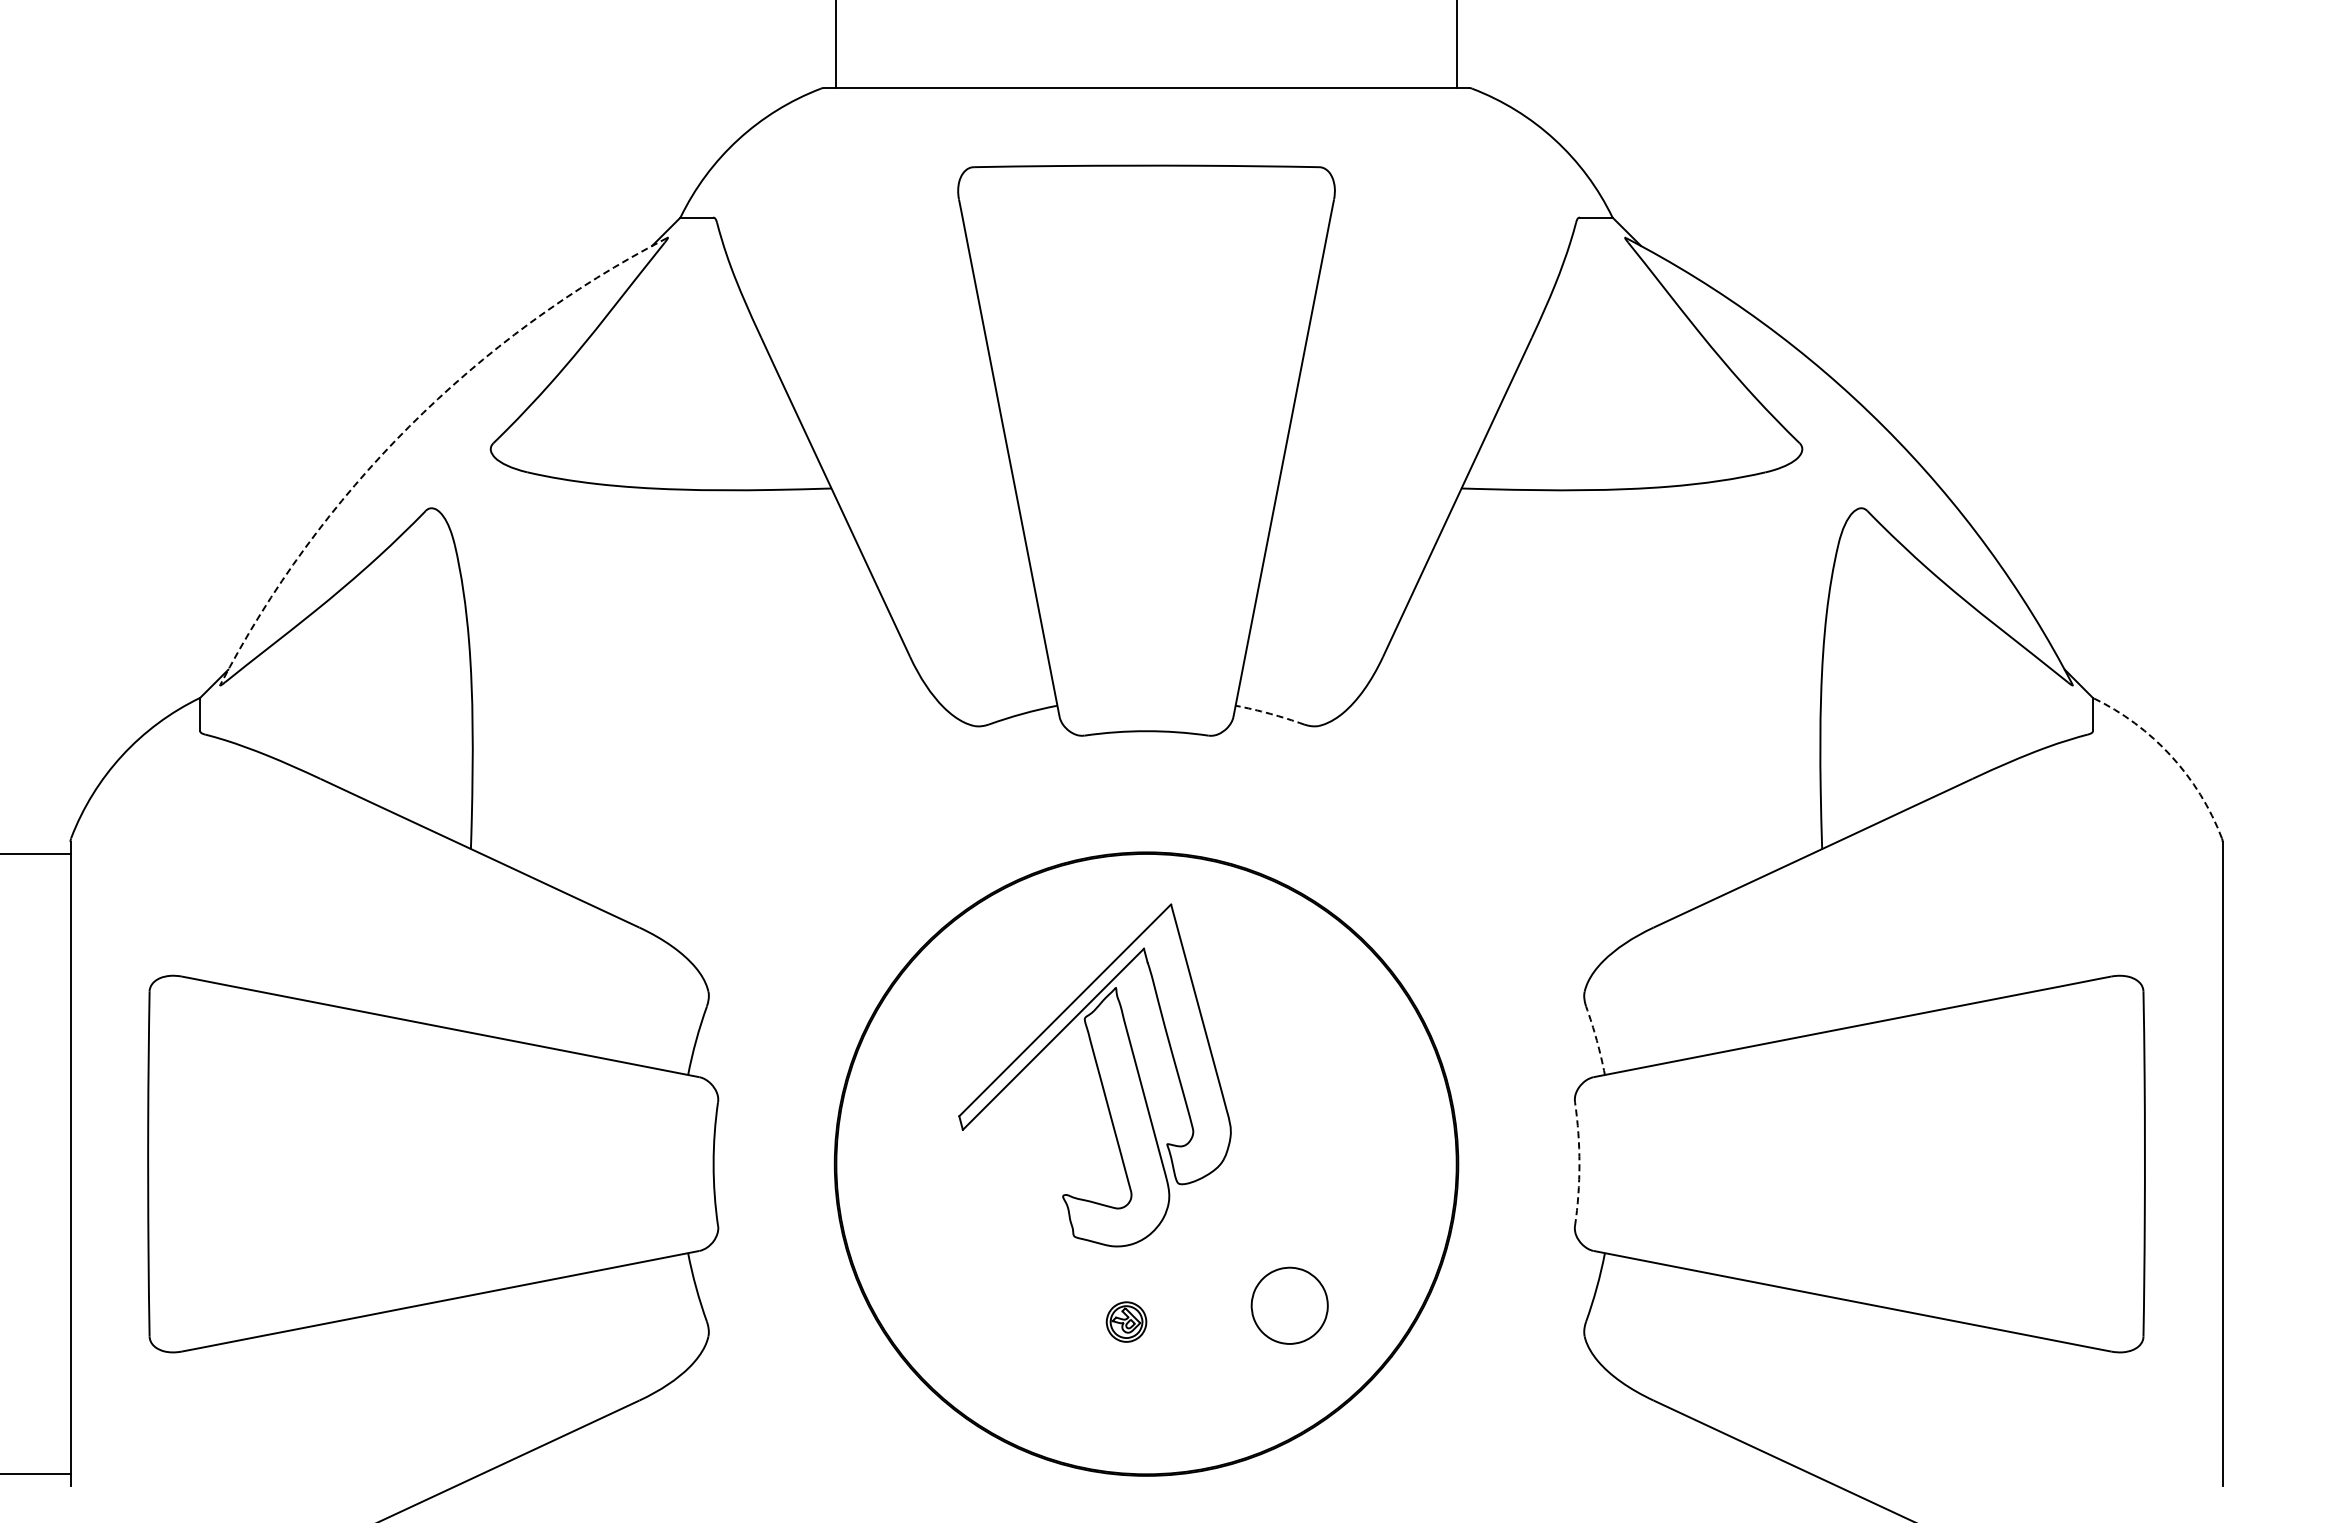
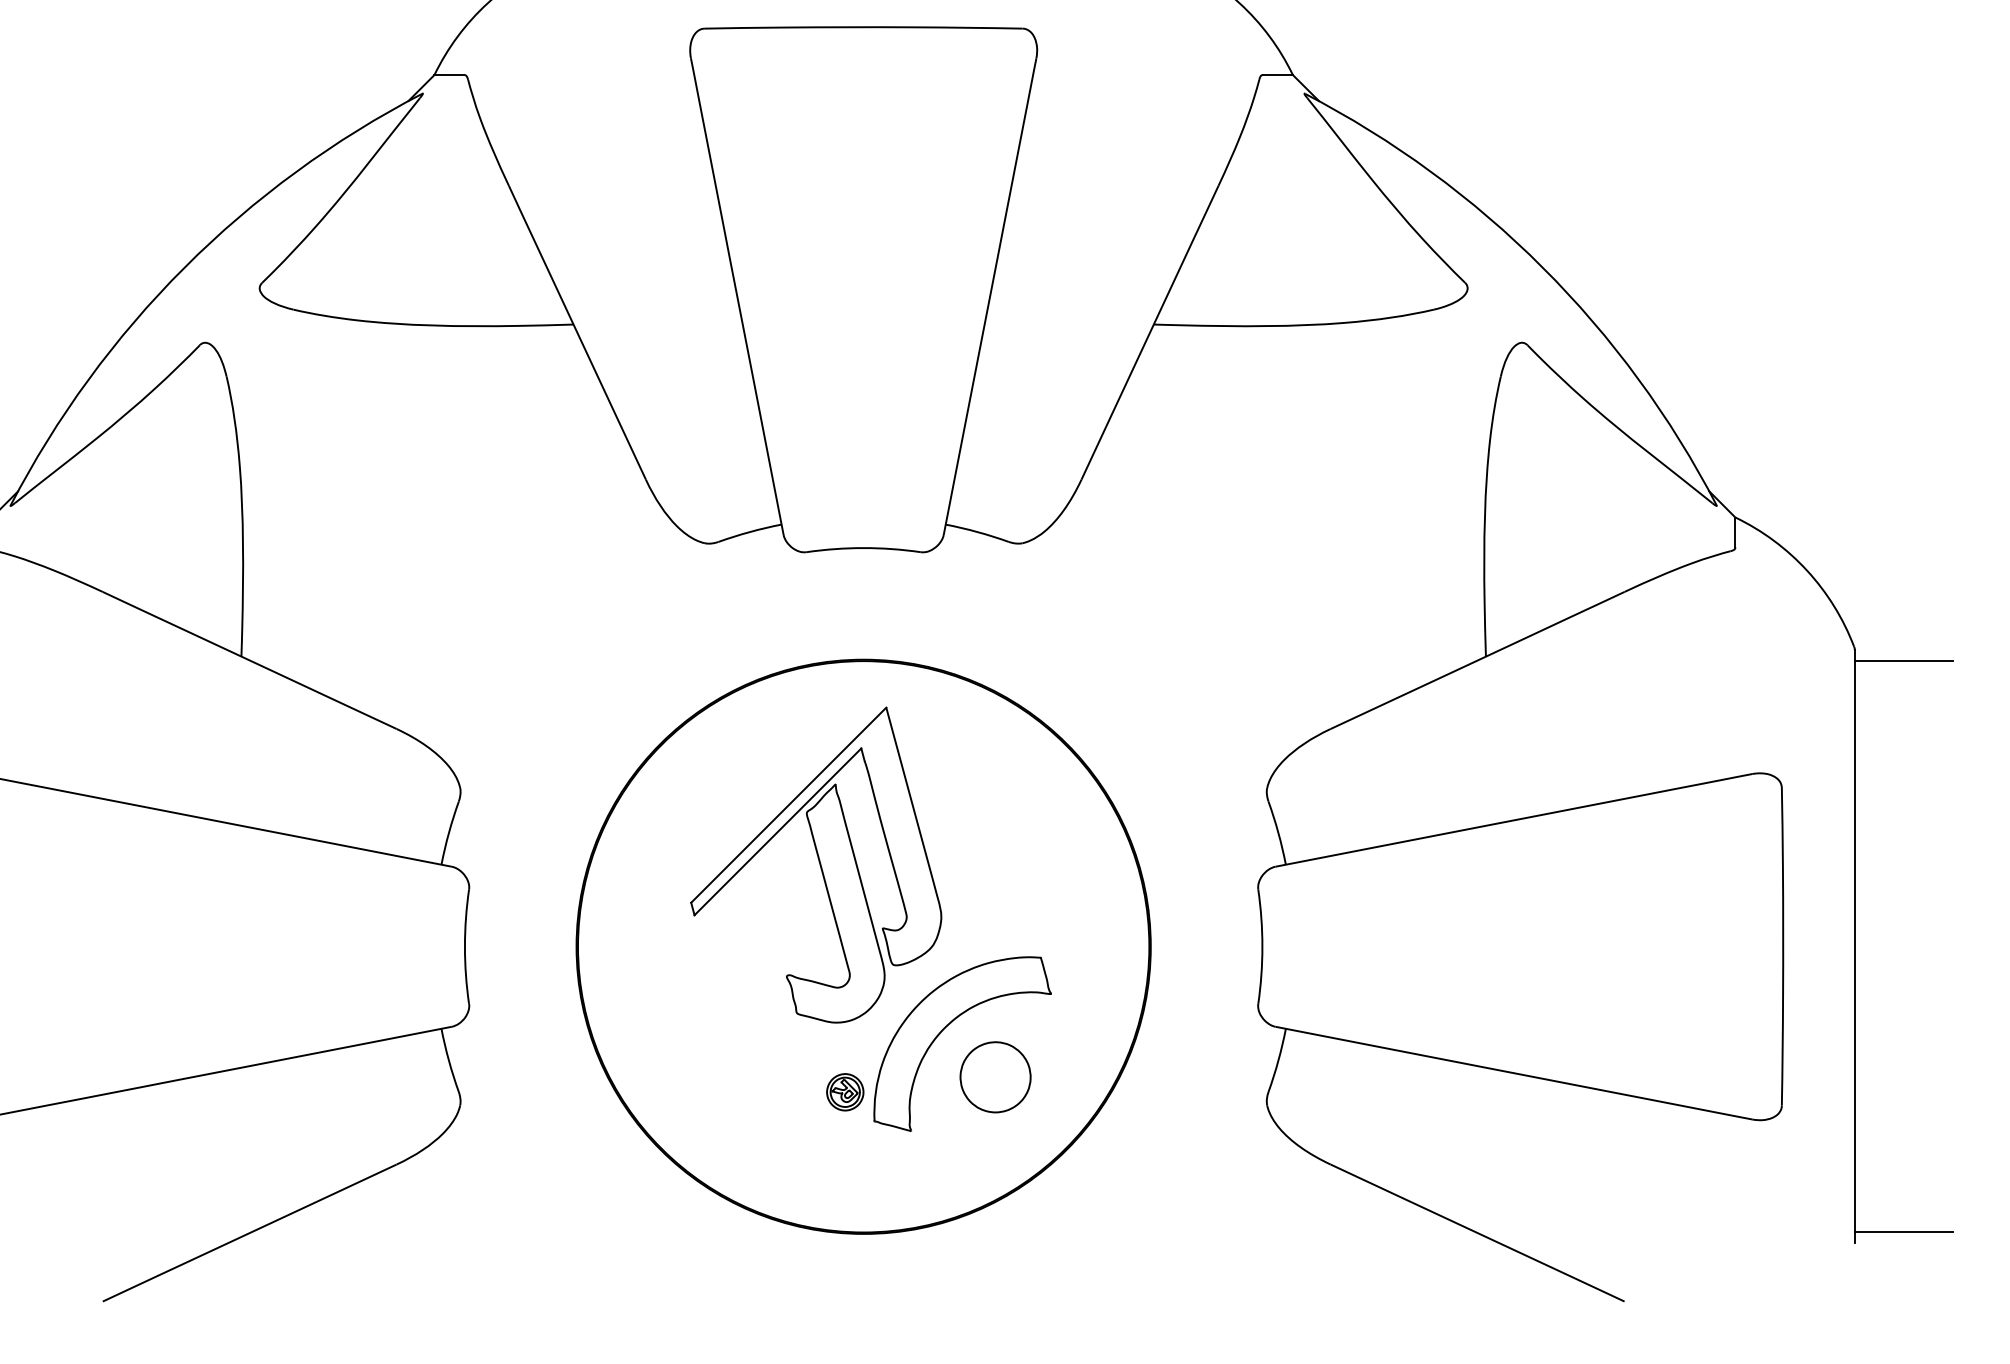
arc: (409, 426) -> (184, 267), dashed -> solid
arc: (1270, 713) -> (977, 531), dashed -> solid
arc: (2170, 755) -> (1806, 570), dashed -> solid
line: (2275, 853) -> (1903, 660), added
arc: (1596, 1040) -> (1278, 832), dashed -> solid
arc: (1579, 1164) -> (1262, 947), dashed -> solid
part: (1239, 1249) -> (949, 1025), added
line: (2275, 1474) -> (1903, 1232), added

